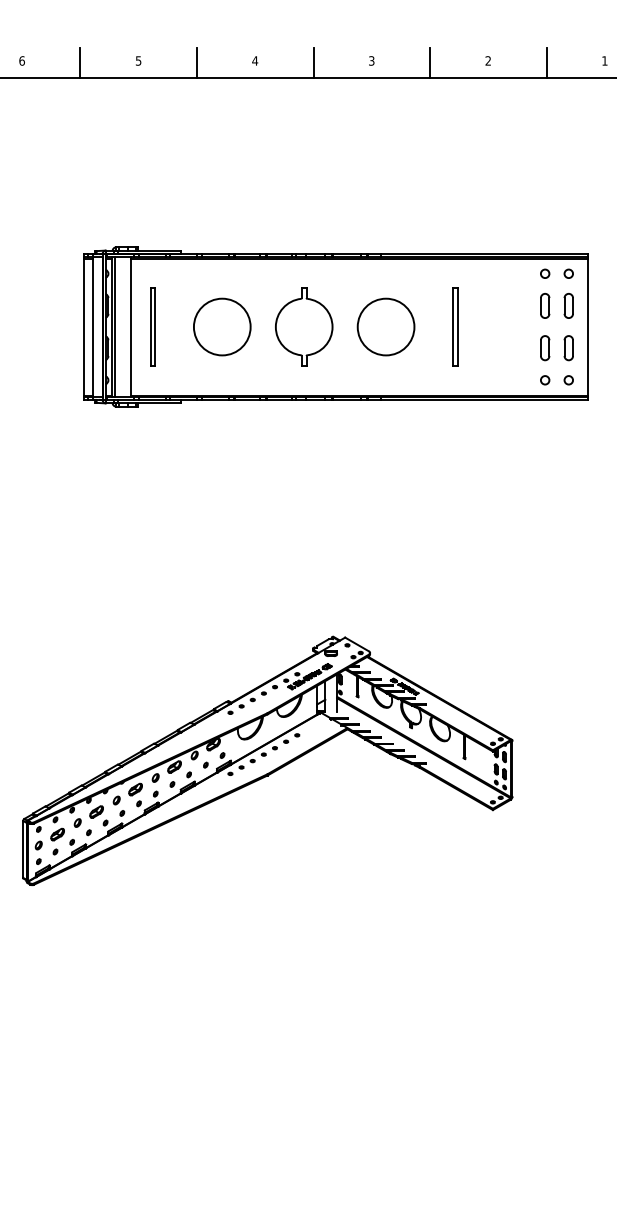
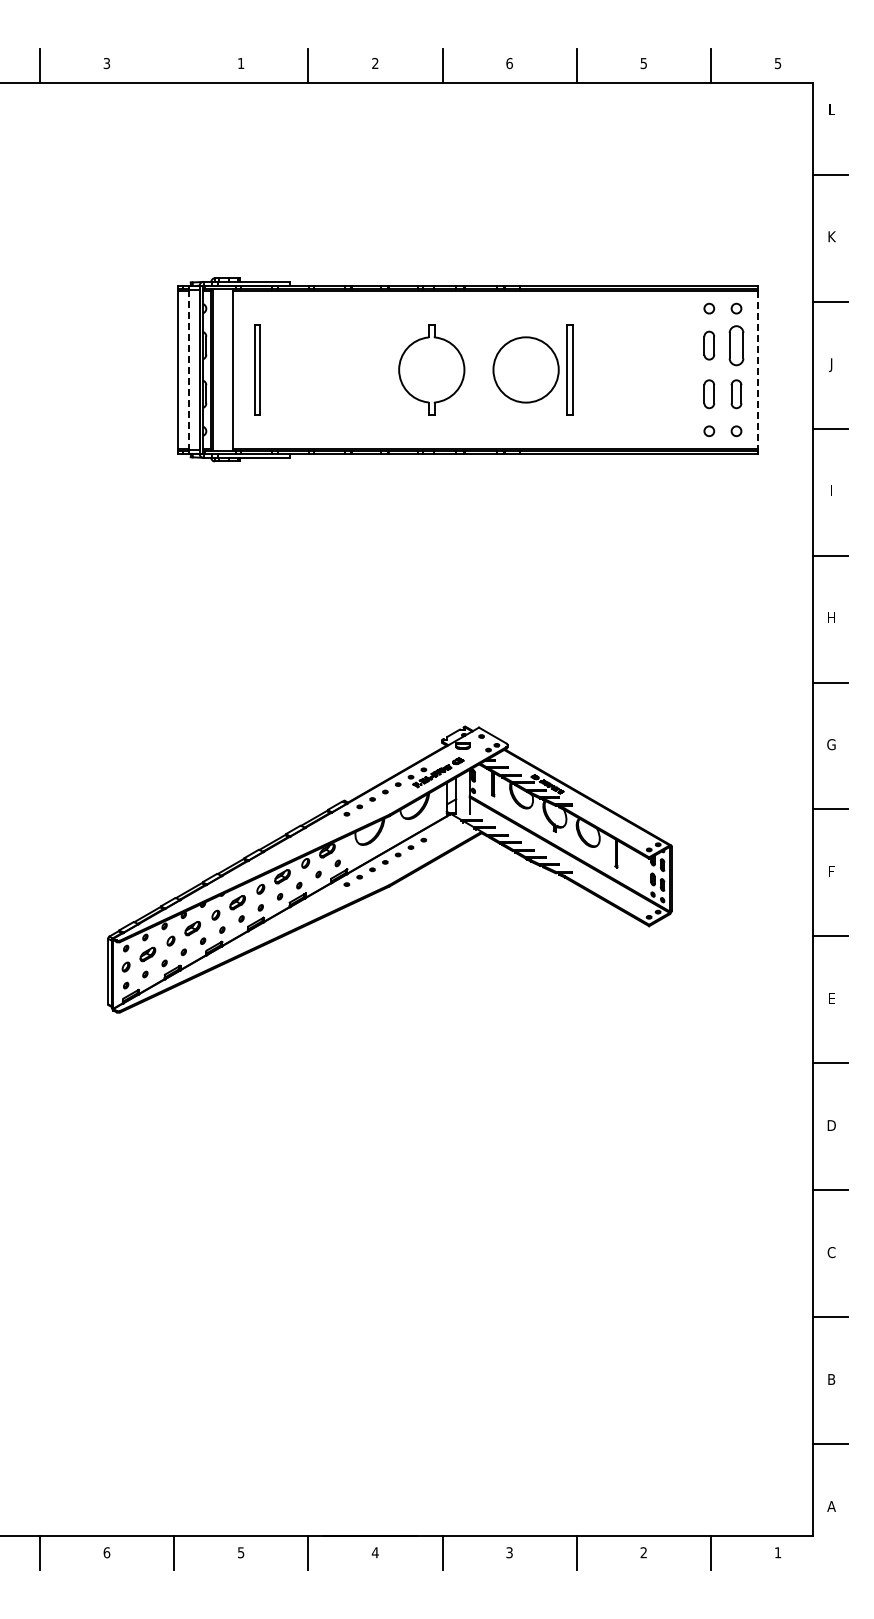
text: (21, 60) -> (106, 63), 6 -> 3
text: (138, 60) -> (241, 63), 5 -> 1
text: (254, 60) -> (374, 63), 4 -> 2
text: (371, 60) -> (509, 63), 3 -> 6
text: (488, 60) -> (643, 63), 2 -> 5
text: (604, 60) -> (777, 63), 1 -> 5
line: (80, 62) -> (174, 65), removed
part: (568, 305) -> (736, 345), size x1.4
circle: (222, 326) -> (337, 369), removed
part: (455, 326) -> (569, 369), moved
line: (587, 326) -> (758, 369), solid -> dashed
line: (92, 327) -> (188, 370), solid -> dashed

